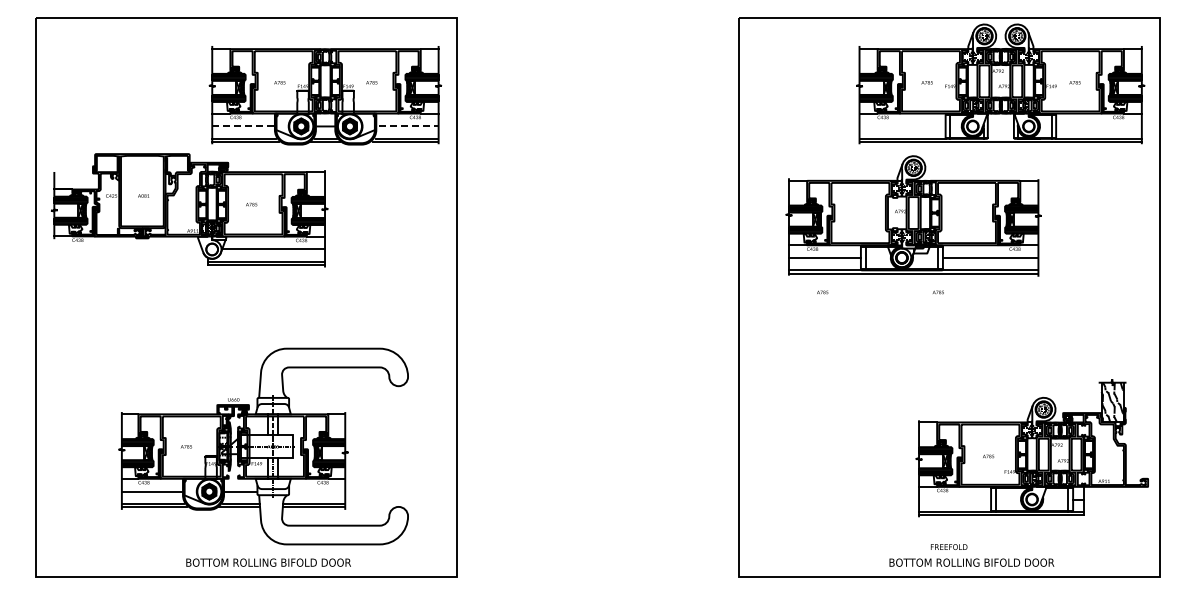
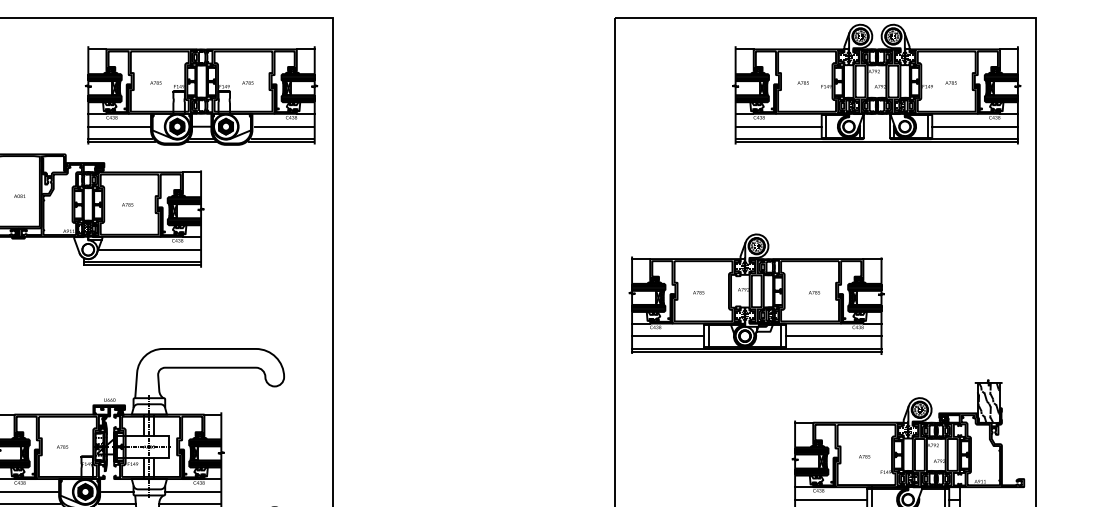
line: (242, 126) -> (118, 126), dashed -> solid
line: (408, 126) -> (284, 126), dashed -> solid
line: (902, 126) -> (778, 126), added
line: (1098, 126) -> (974, 126), added
part: (913, 215) -> (756, 293), moved
line: (317, 491) -> (193, 491), added
line: (955, 499) -> (831, 499), added

